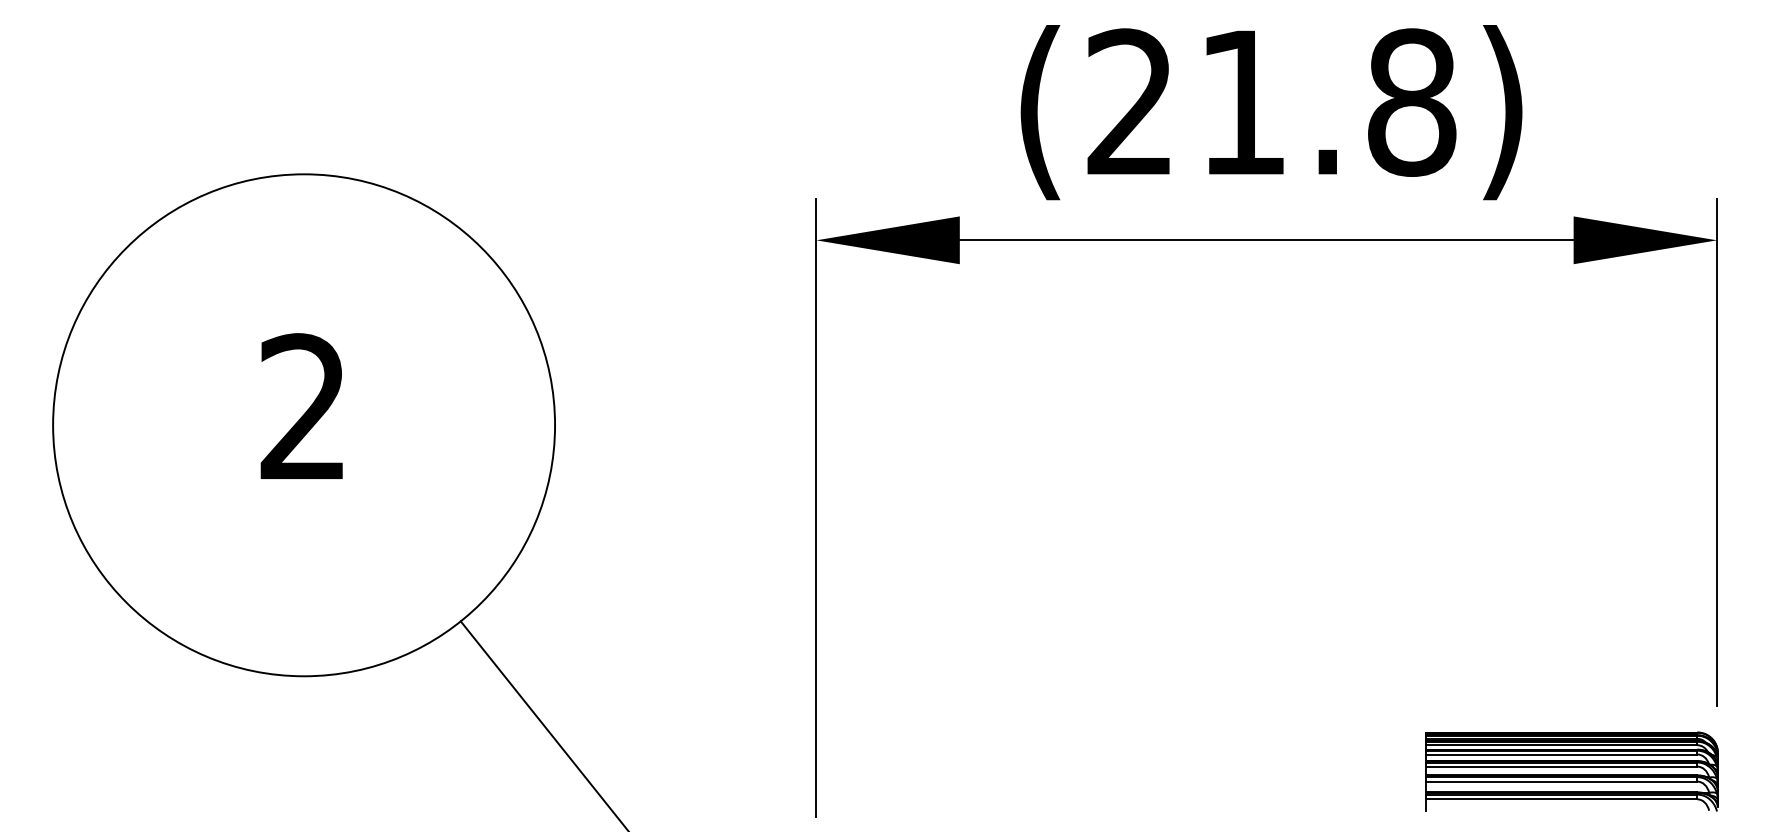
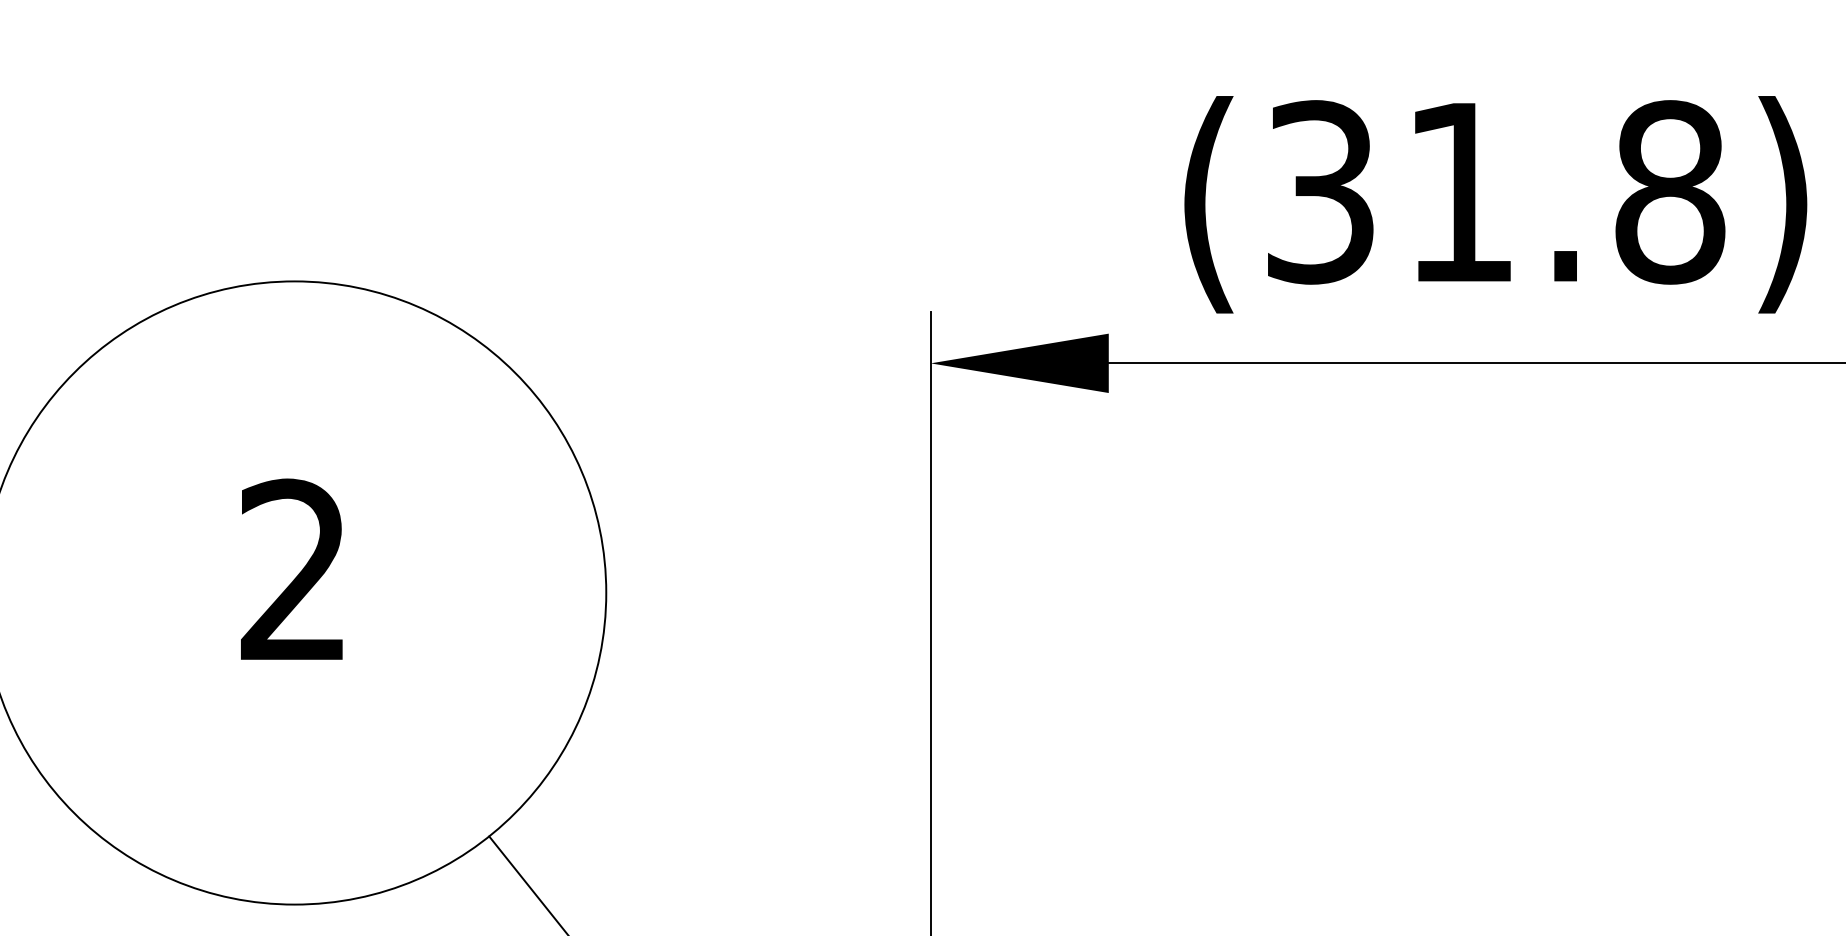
text: (1130, 102) -> (1320, 192), (21.8) -> (31.8)

